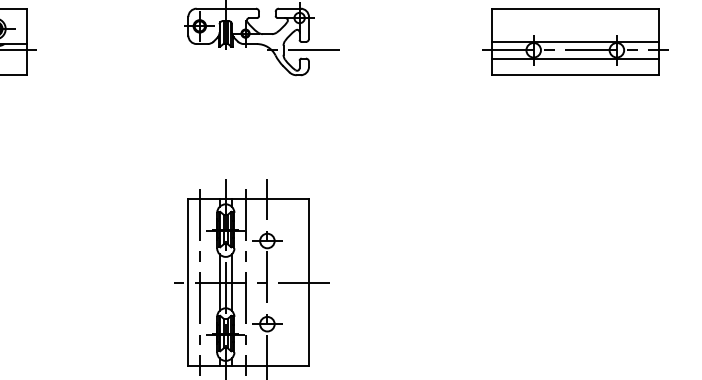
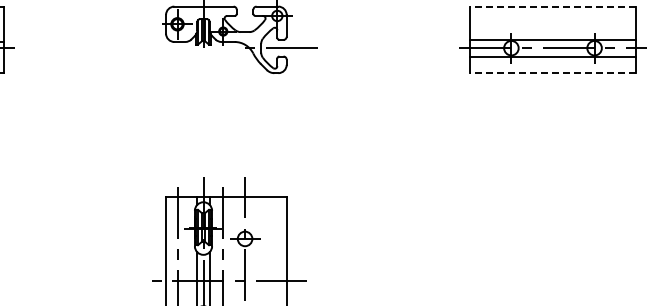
line: (574, 8) -> (552, 6), solid -> dashed
line: (574, 75) -> (552, 73), solid -> dashed

